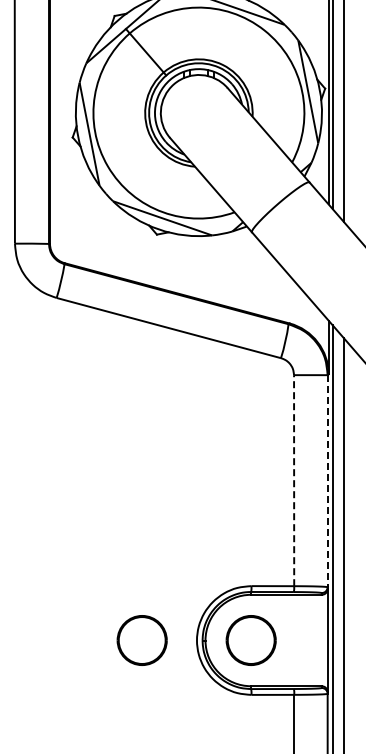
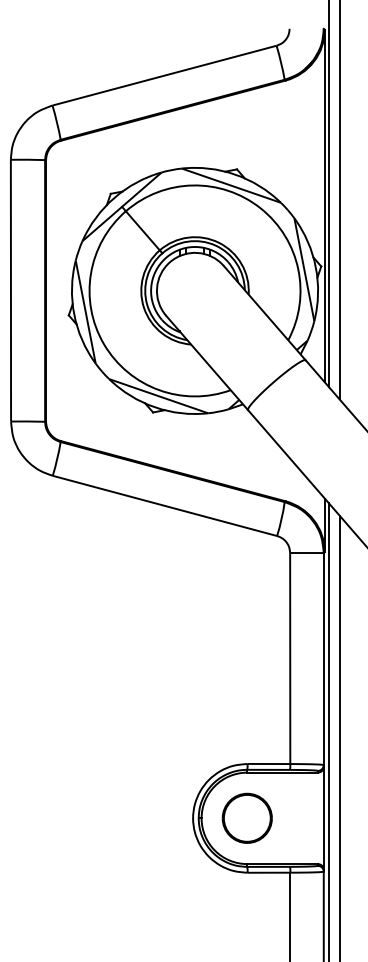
line: (294, 479) -> (290, 657), dashed -> solid
line: (327, 481) -> (323, 659), dashed -> solid
part: (141, 639) -> (137, 817), removed

